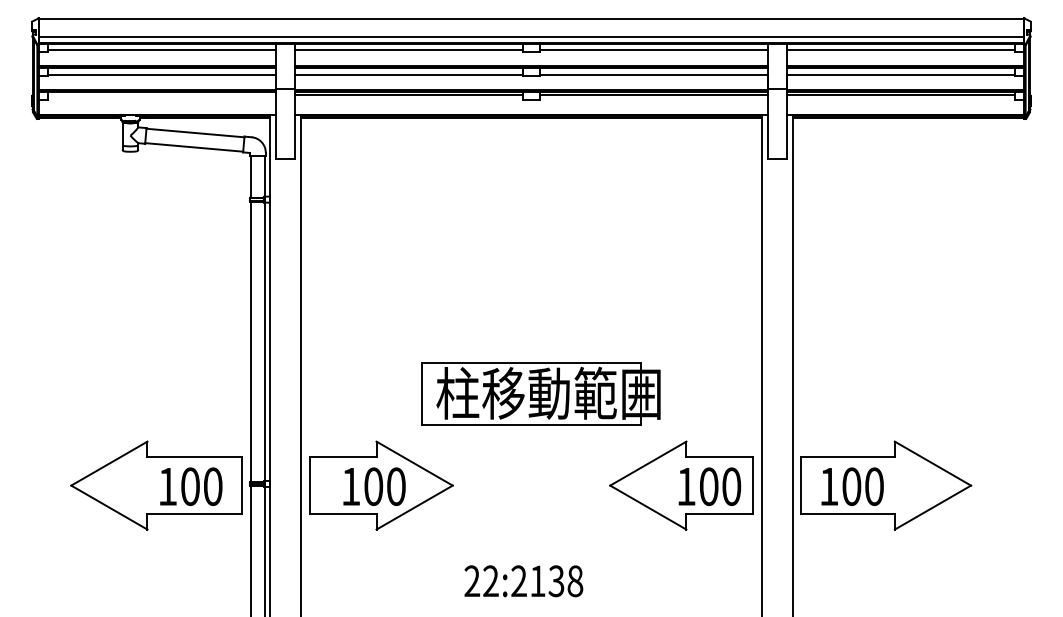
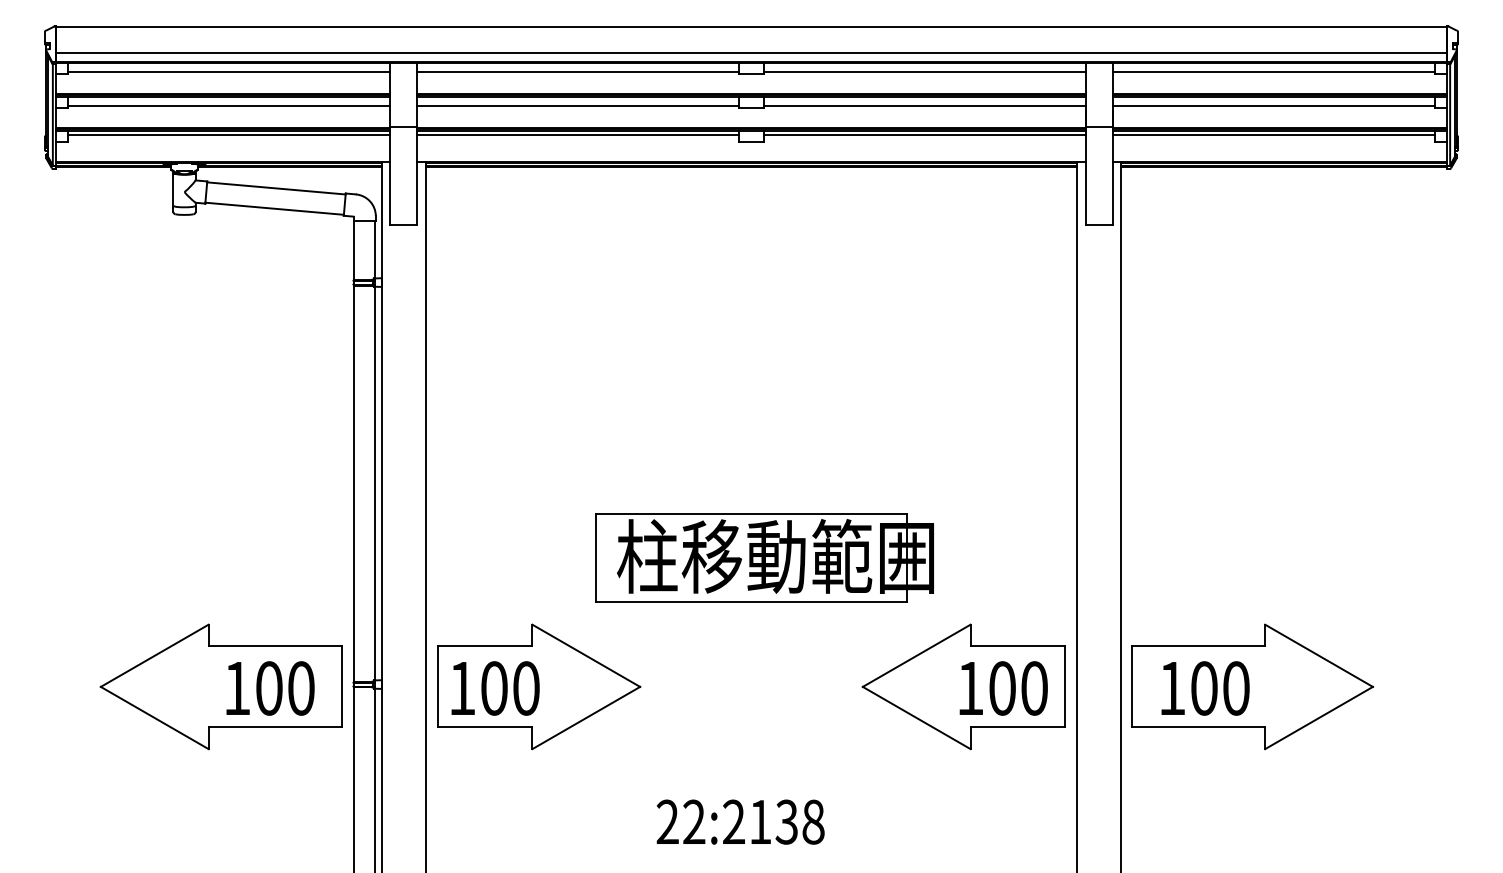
line: (161, 94) -> (228, 134), added
text: (374, 486) -> (495, 688), moved

